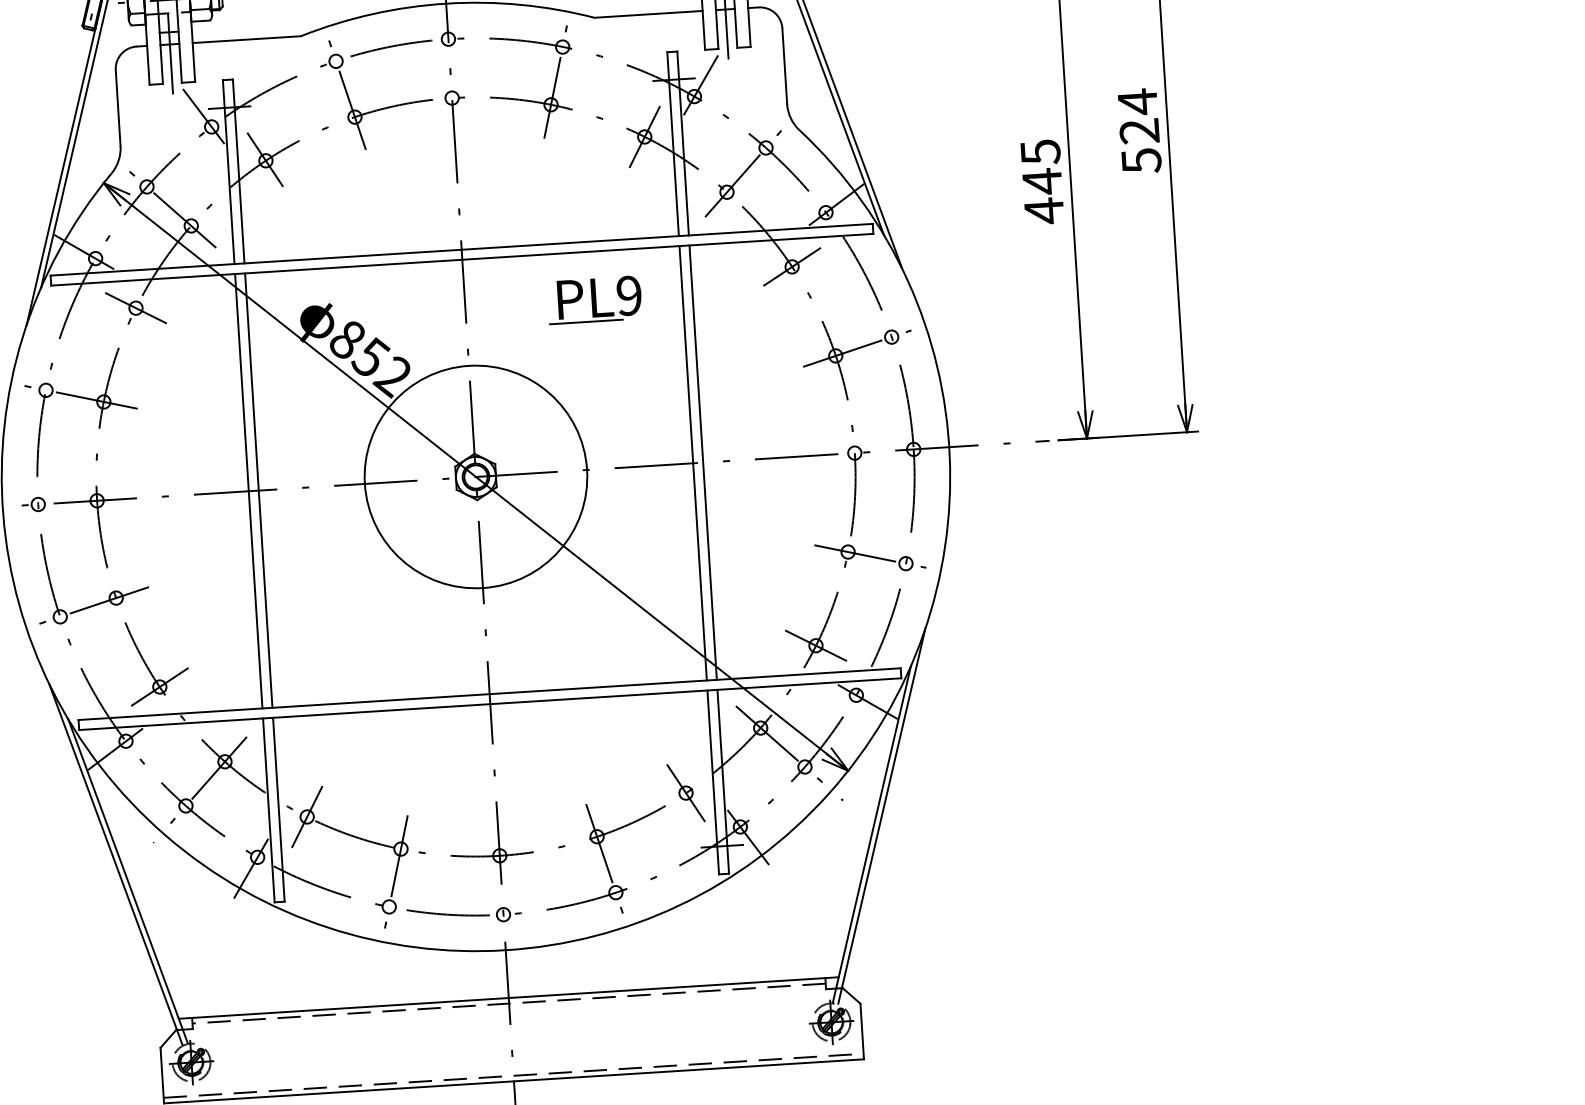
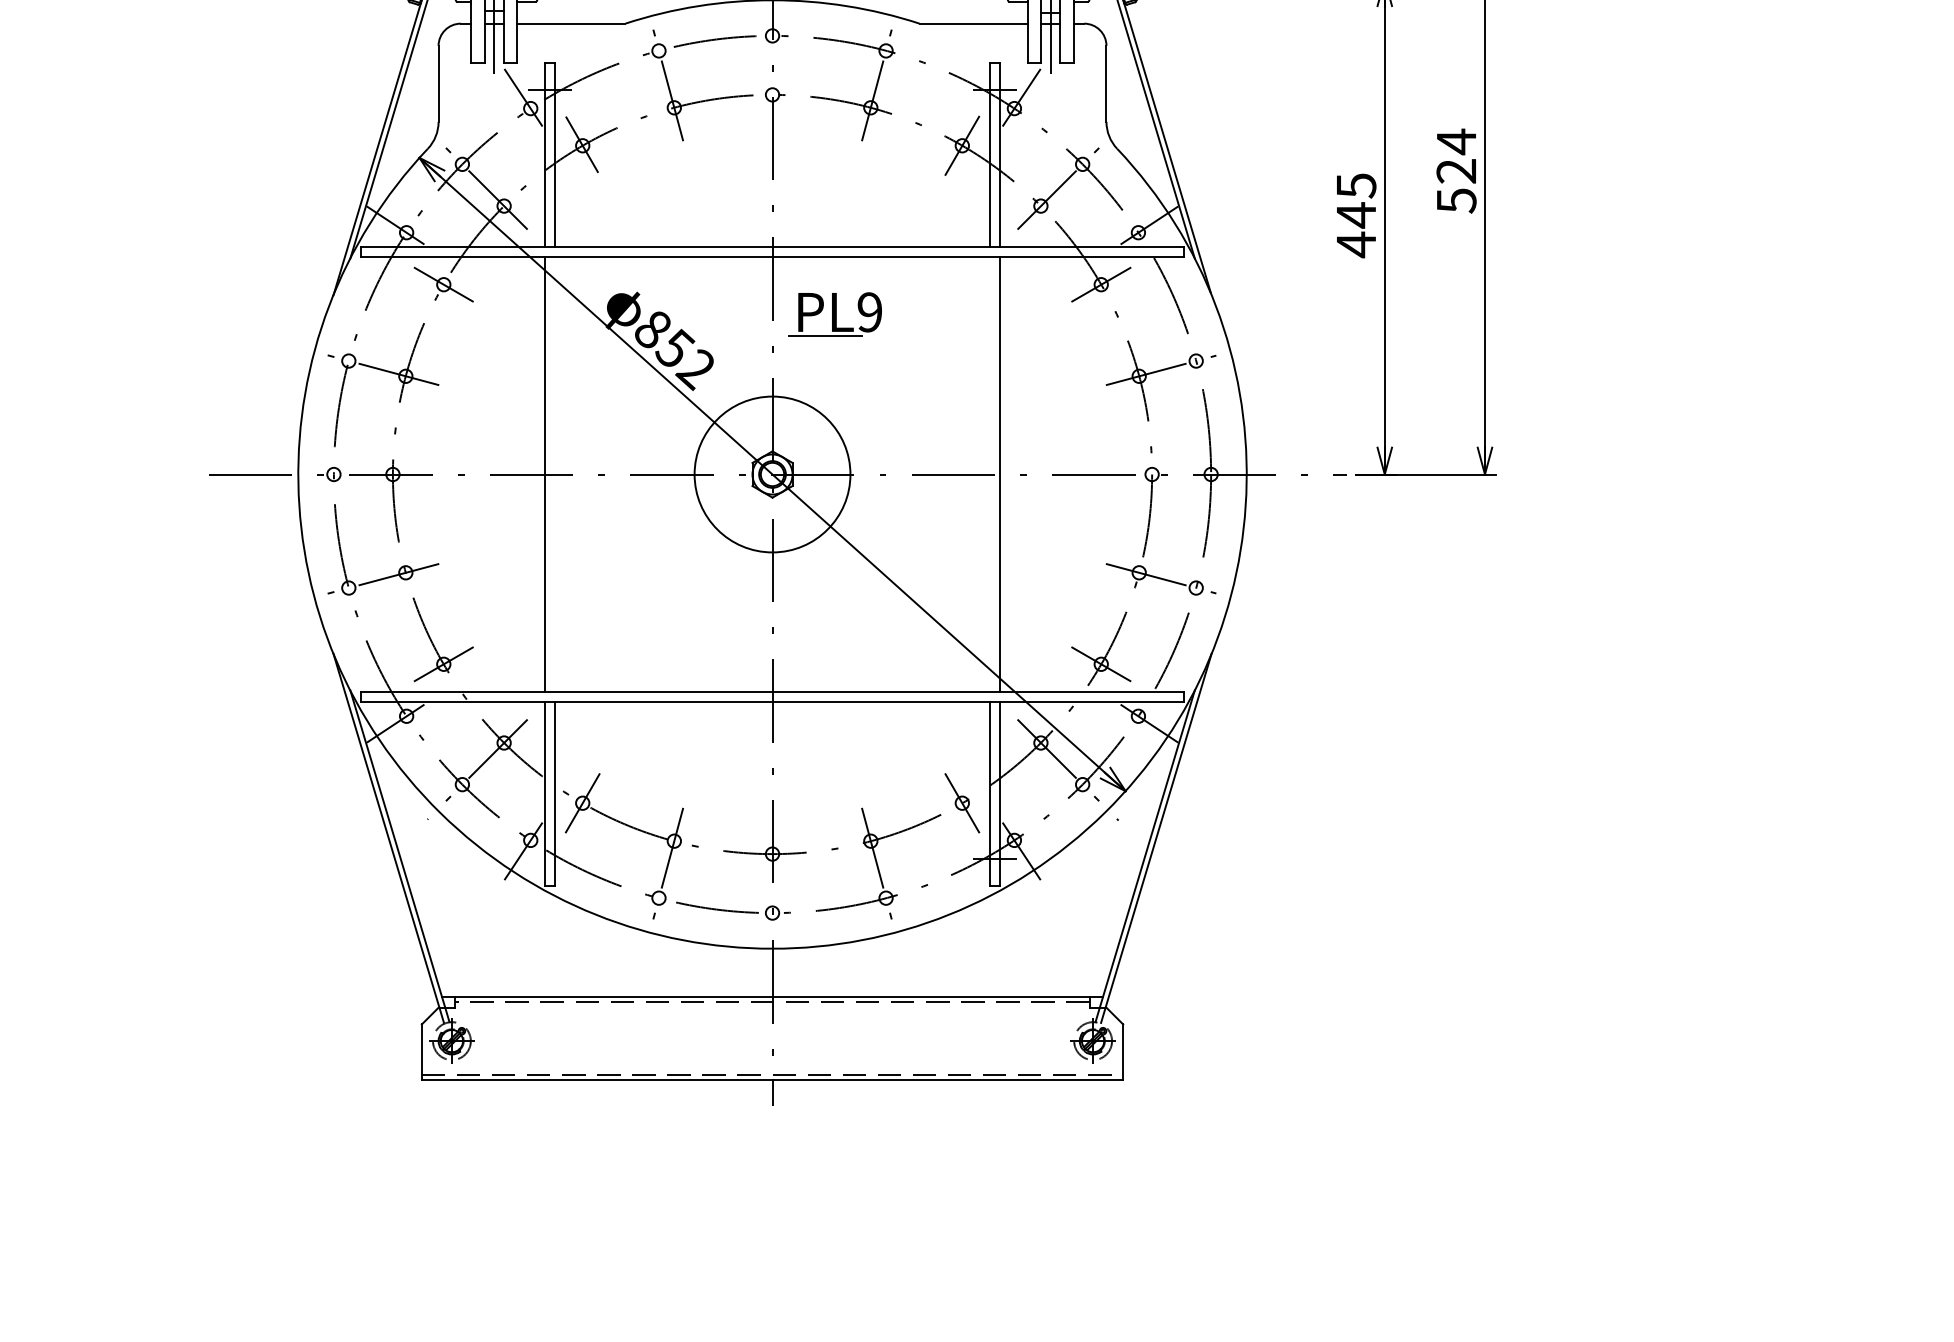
part: (594, 300) -> (834, 314), moved
line: (693, 463) -> (990, 474), removed
circle: (475, 476) -> (772, 474), size x0.7
line: (258, 490) -> (554, 474), removed

